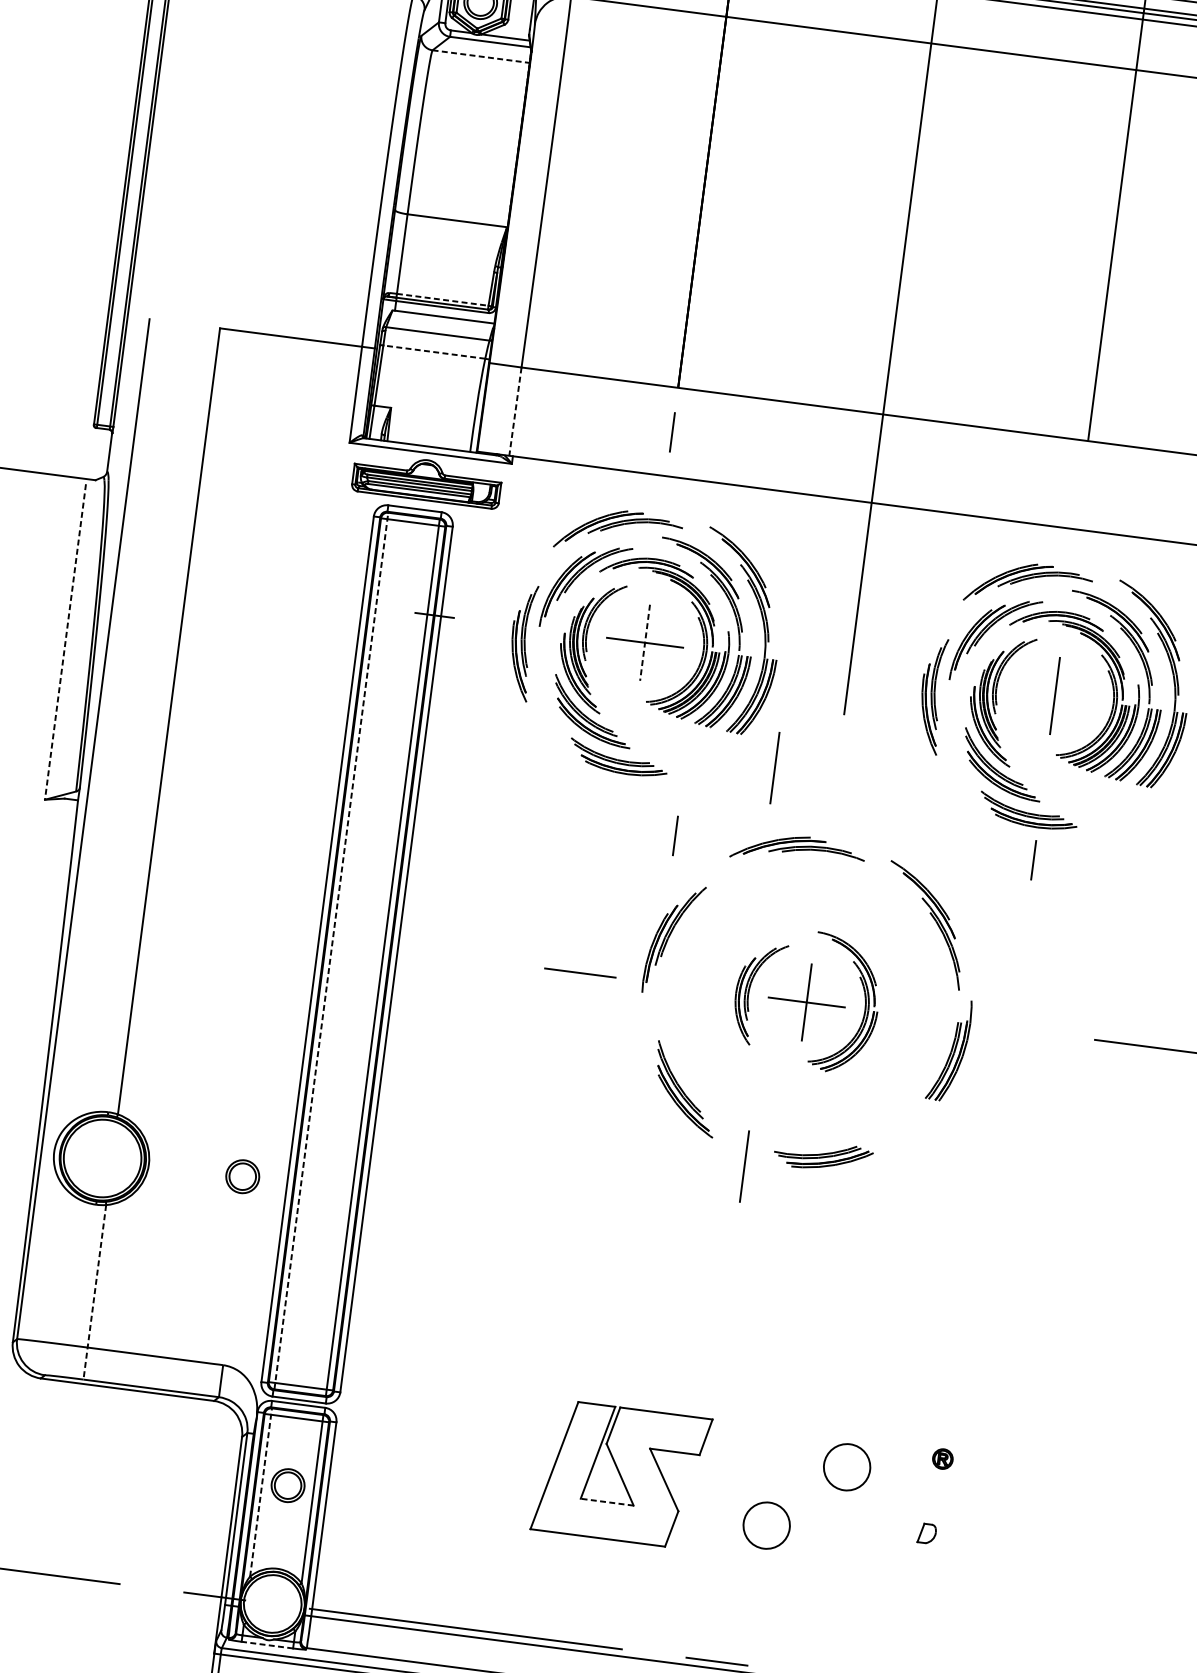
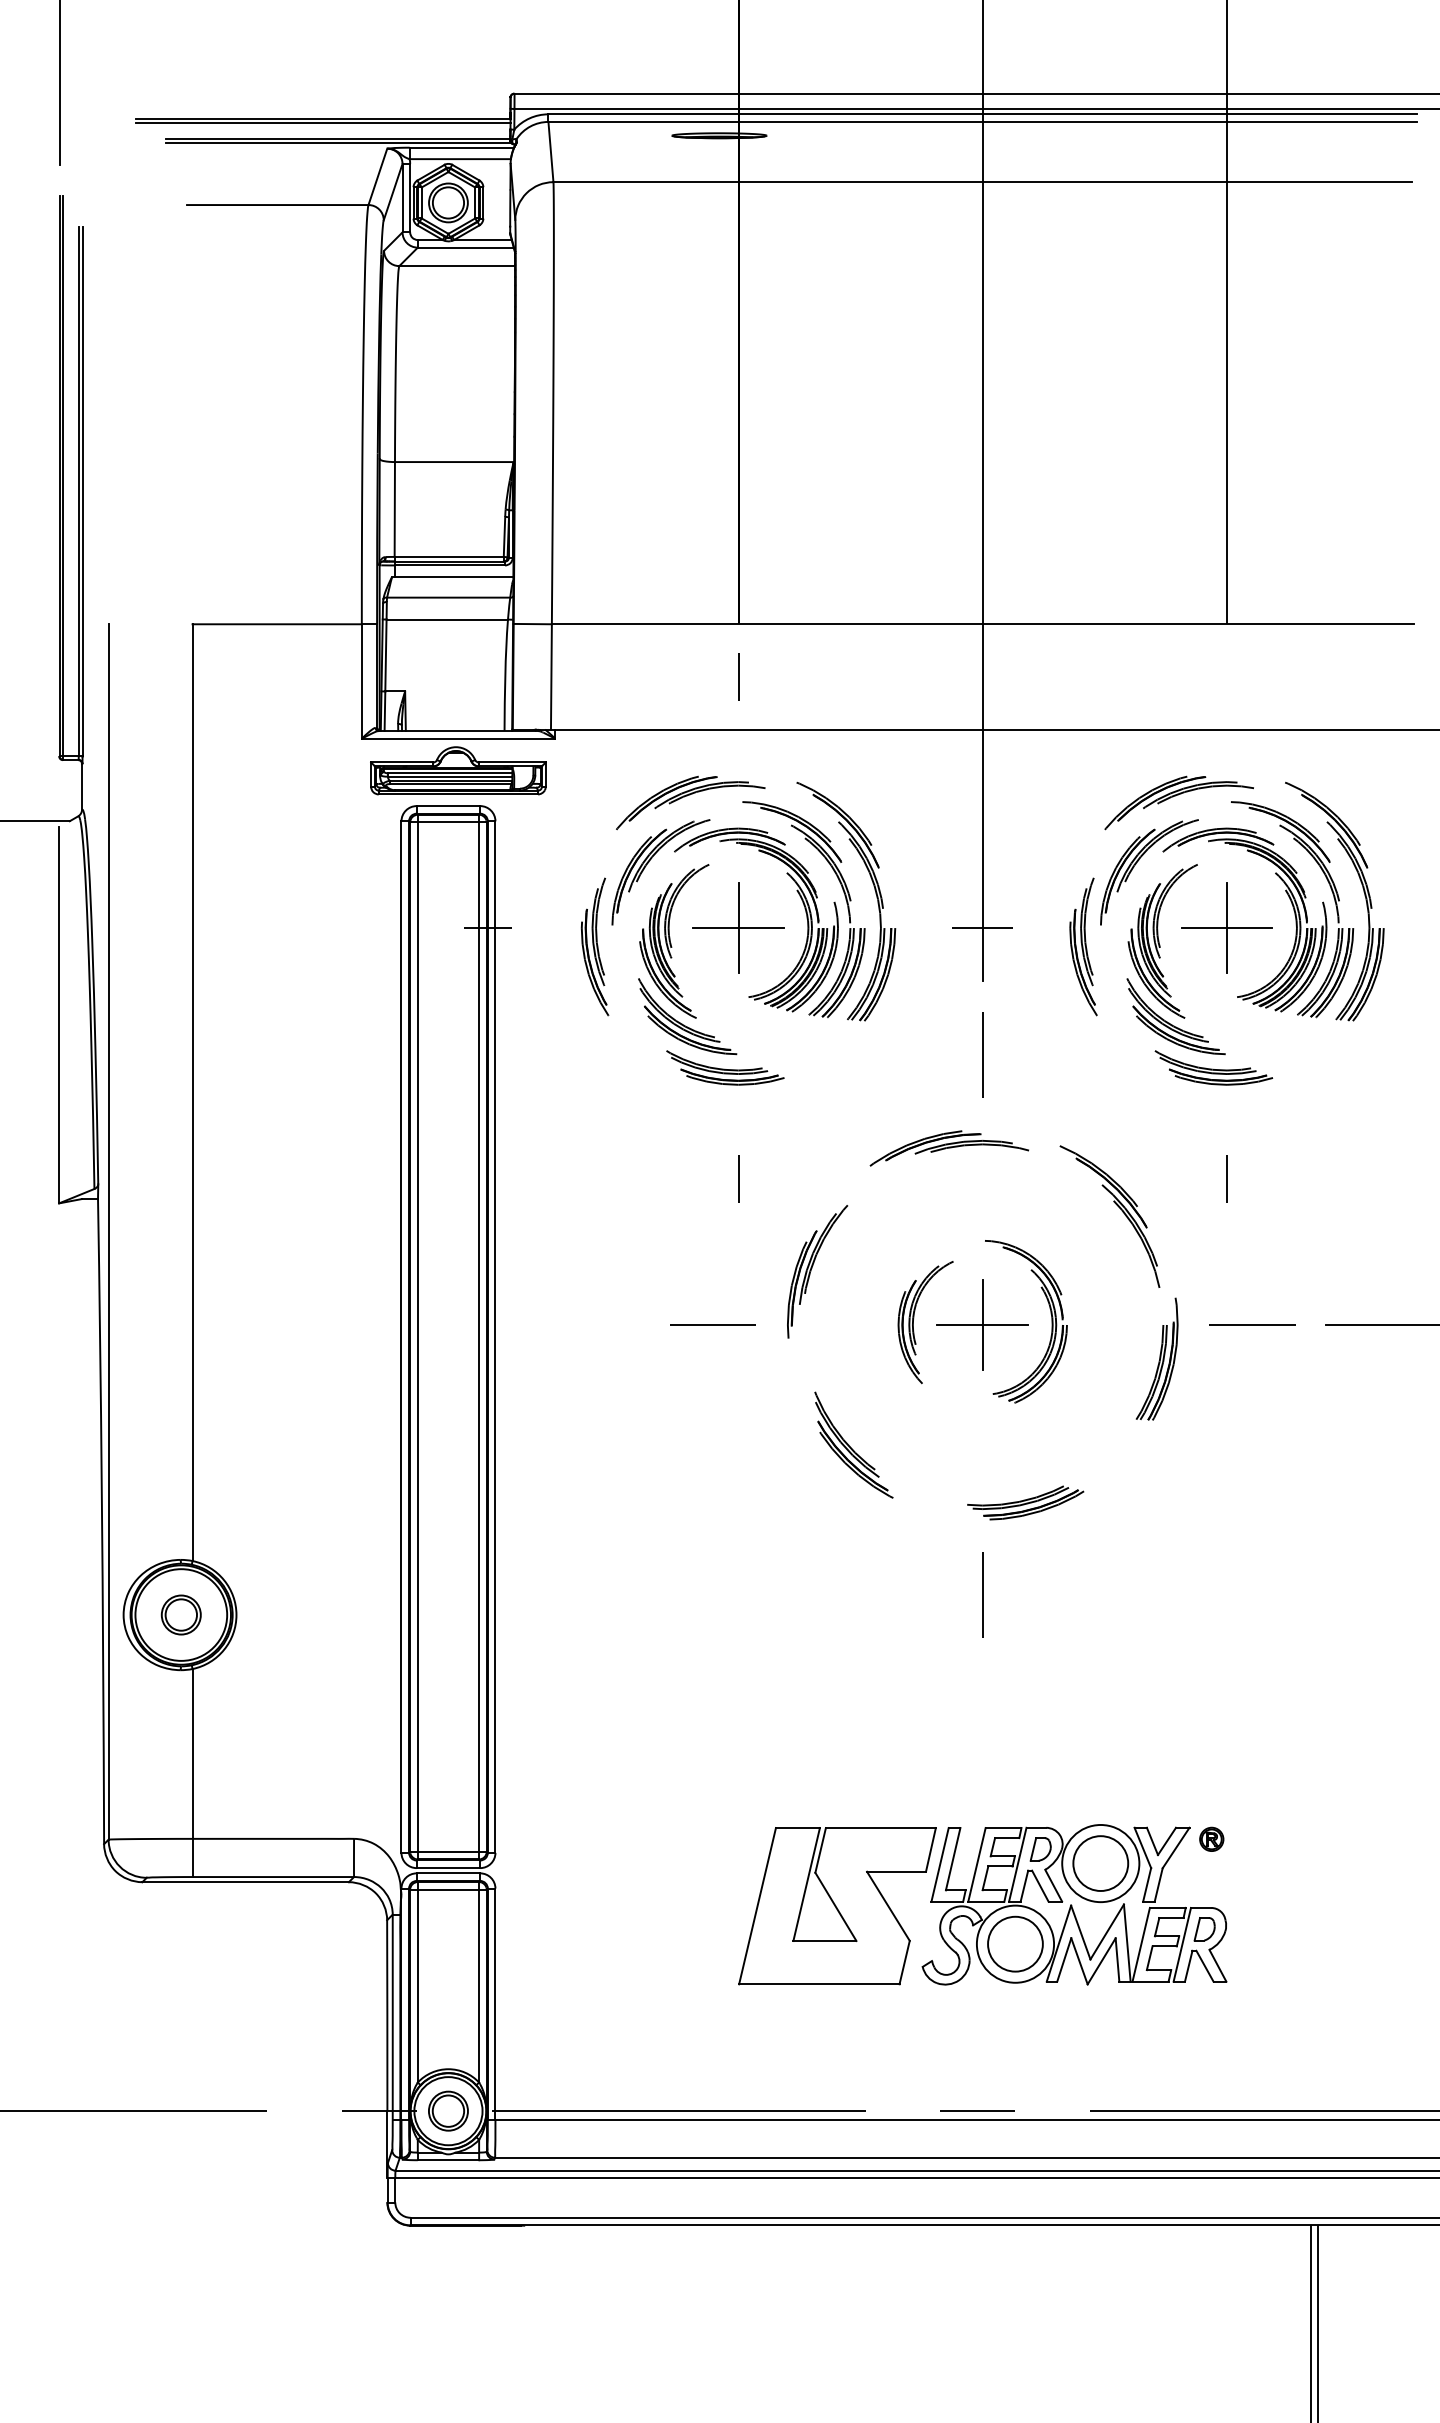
line: (481, 56) -> (457, 266), dashed -> solid
line: (443, 299) -> (449, 556), dashed -> solid
line: (434, 352) -> (447, 619), dashed -> solid
line: (515, 411) -> (551, 676), dashed -> solid
line: (65, 642) -> (59, 1015), dashed -> solid
line: (645, 643) -> (738, 928), dashed -> solid
line: (849, 669) -> (982, 928), added
line: (1054, 696) -> (1226, 928), added
line: (774, 767) -> (982, 1054), moved
line: (675, 835) -> (738, 1178), moved
line: (1033, 859) -> (1226, 1178), moved
line: (331, 950) -> (417, 1336), dashed -> solid
line: (1033, 1031) -> (1252, 1324), added
line: (744, 1166) -> (982, 1594), moved
part: (242, 1176) -> (180, 1614), moved
line: (94, 1292) -> (192, 1773), dashed -> solid
part: (288, 1485) -> (448, 2110), moved
line: (260, 1491) -> (417, 1981), dashed -> solid
part: (820, 1498) -> (1074, 1904), added
line: (606, 1501) -> (824, 1940), dashed -> solid
line: (267, 1645) -> (448, 2160), dashed -> solid

